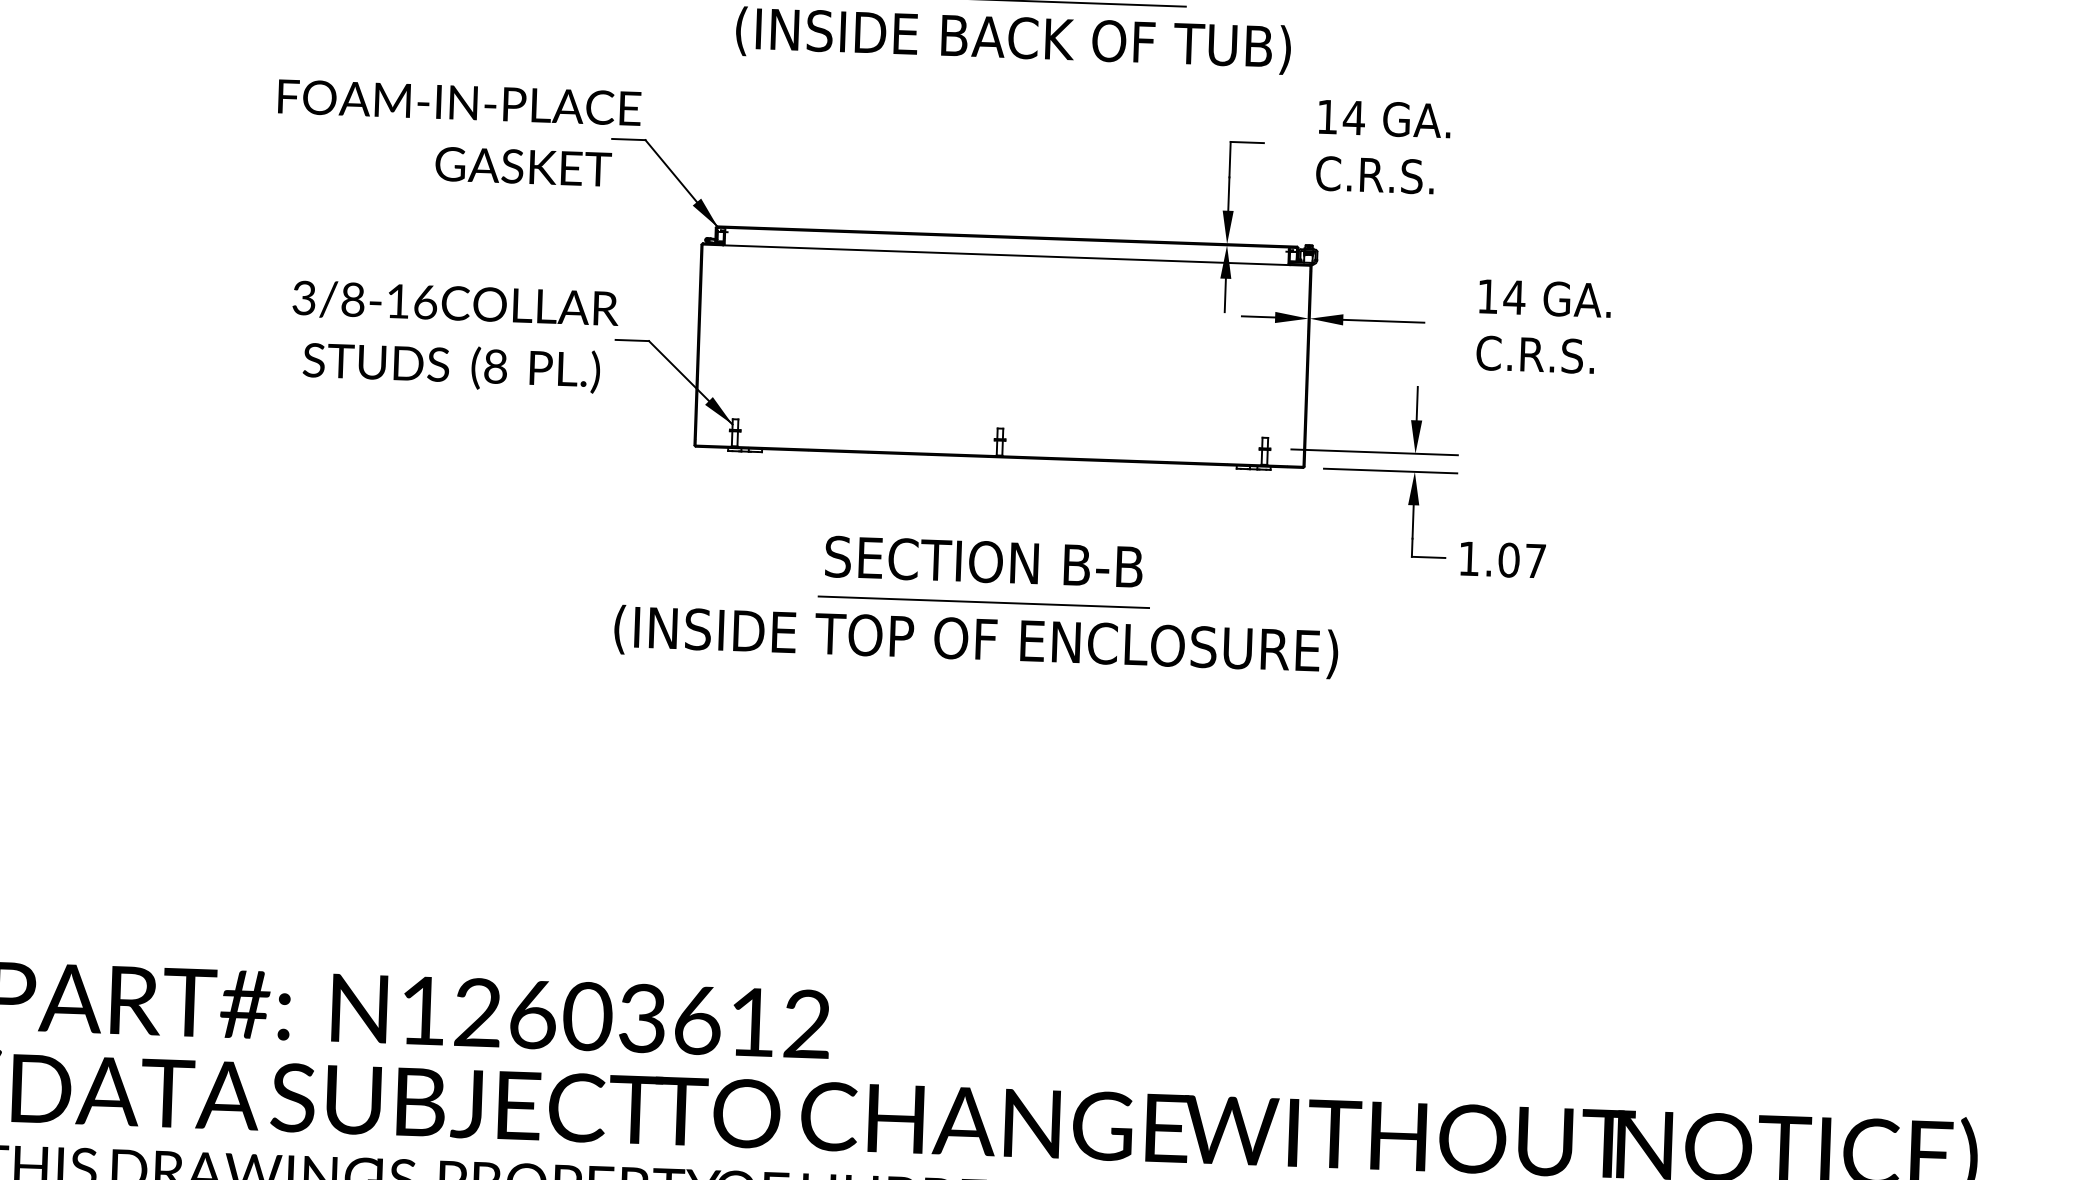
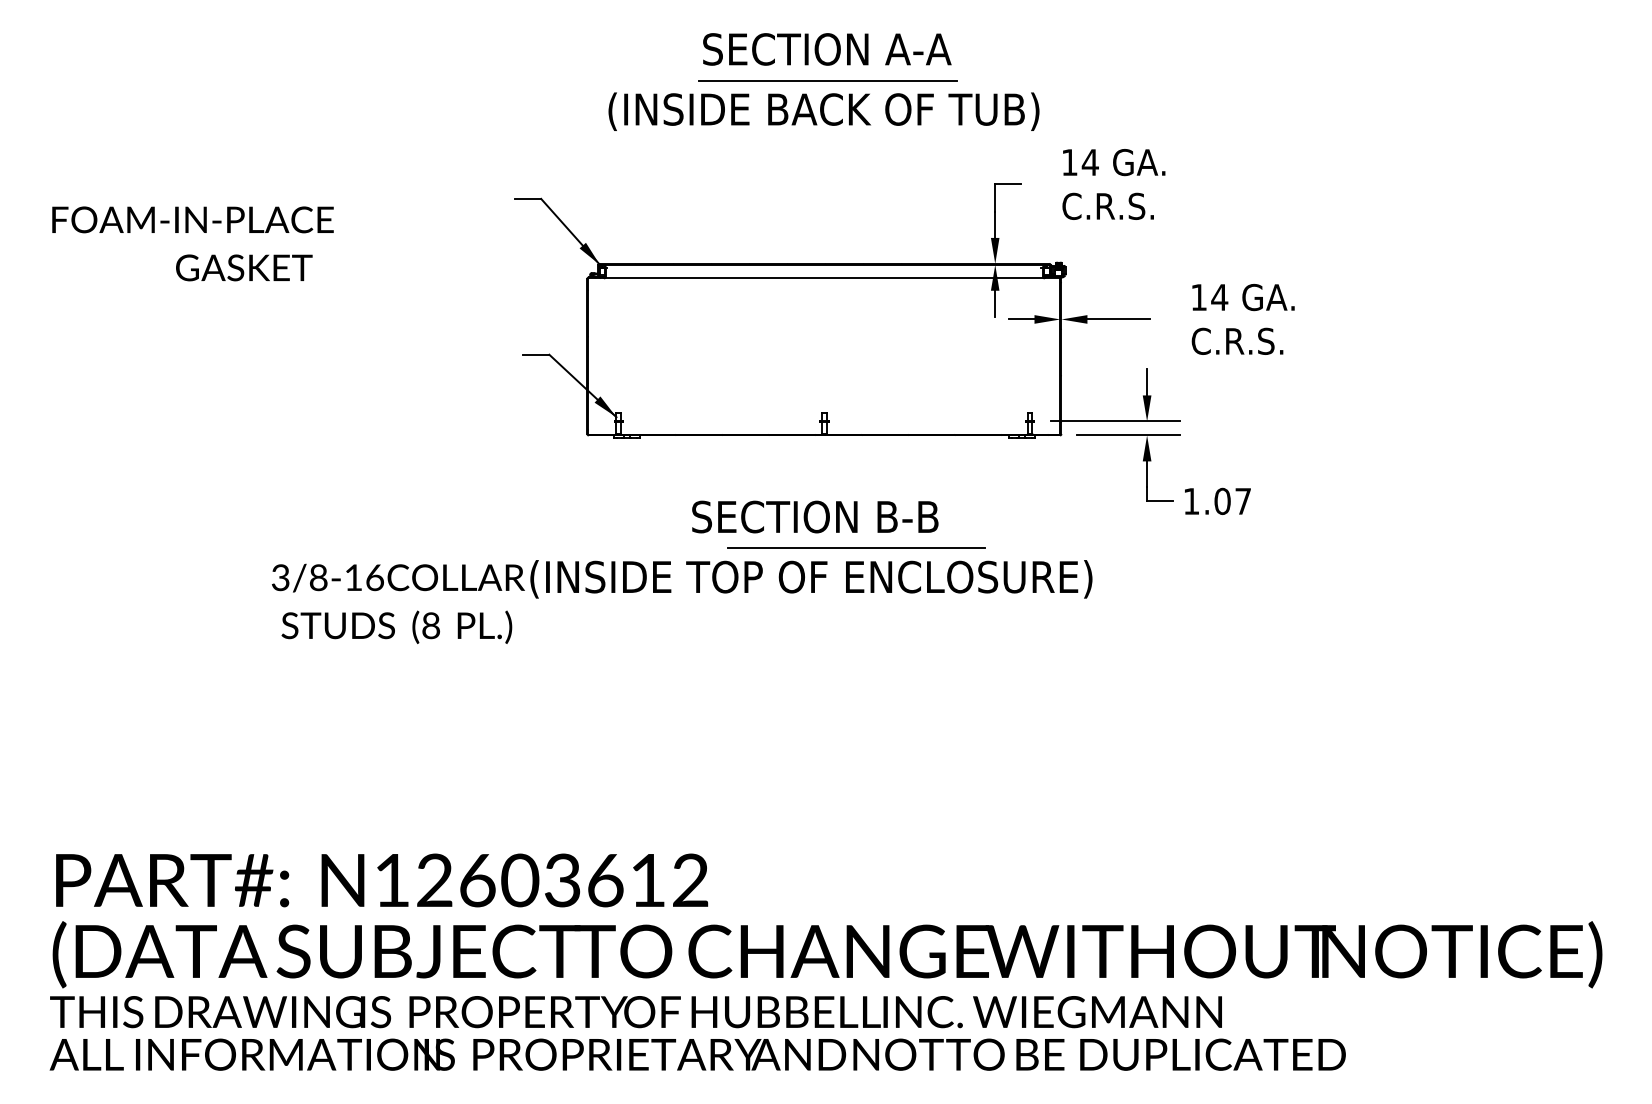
text: (457, 133) -> (192, 243), moved
text: (454, 336) -> (398, 603), moved
line: (984, 601) -> (856, 547), moved

